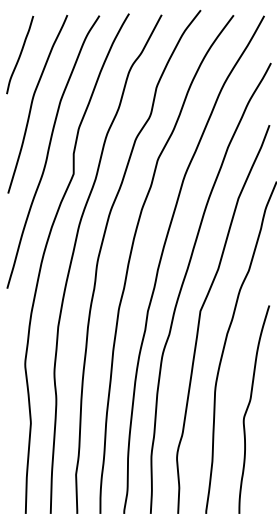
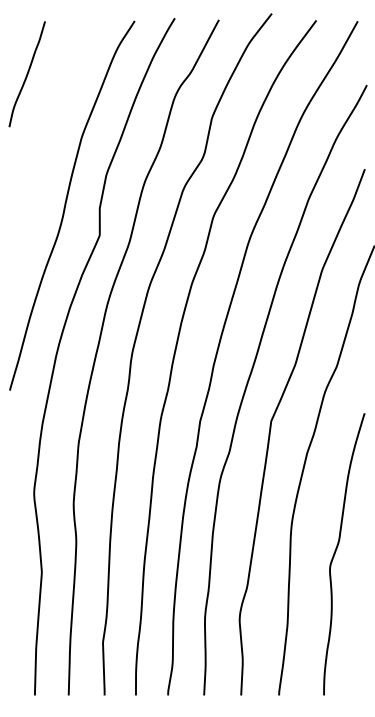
curve: (32, 102) -> (44, 138), removed

